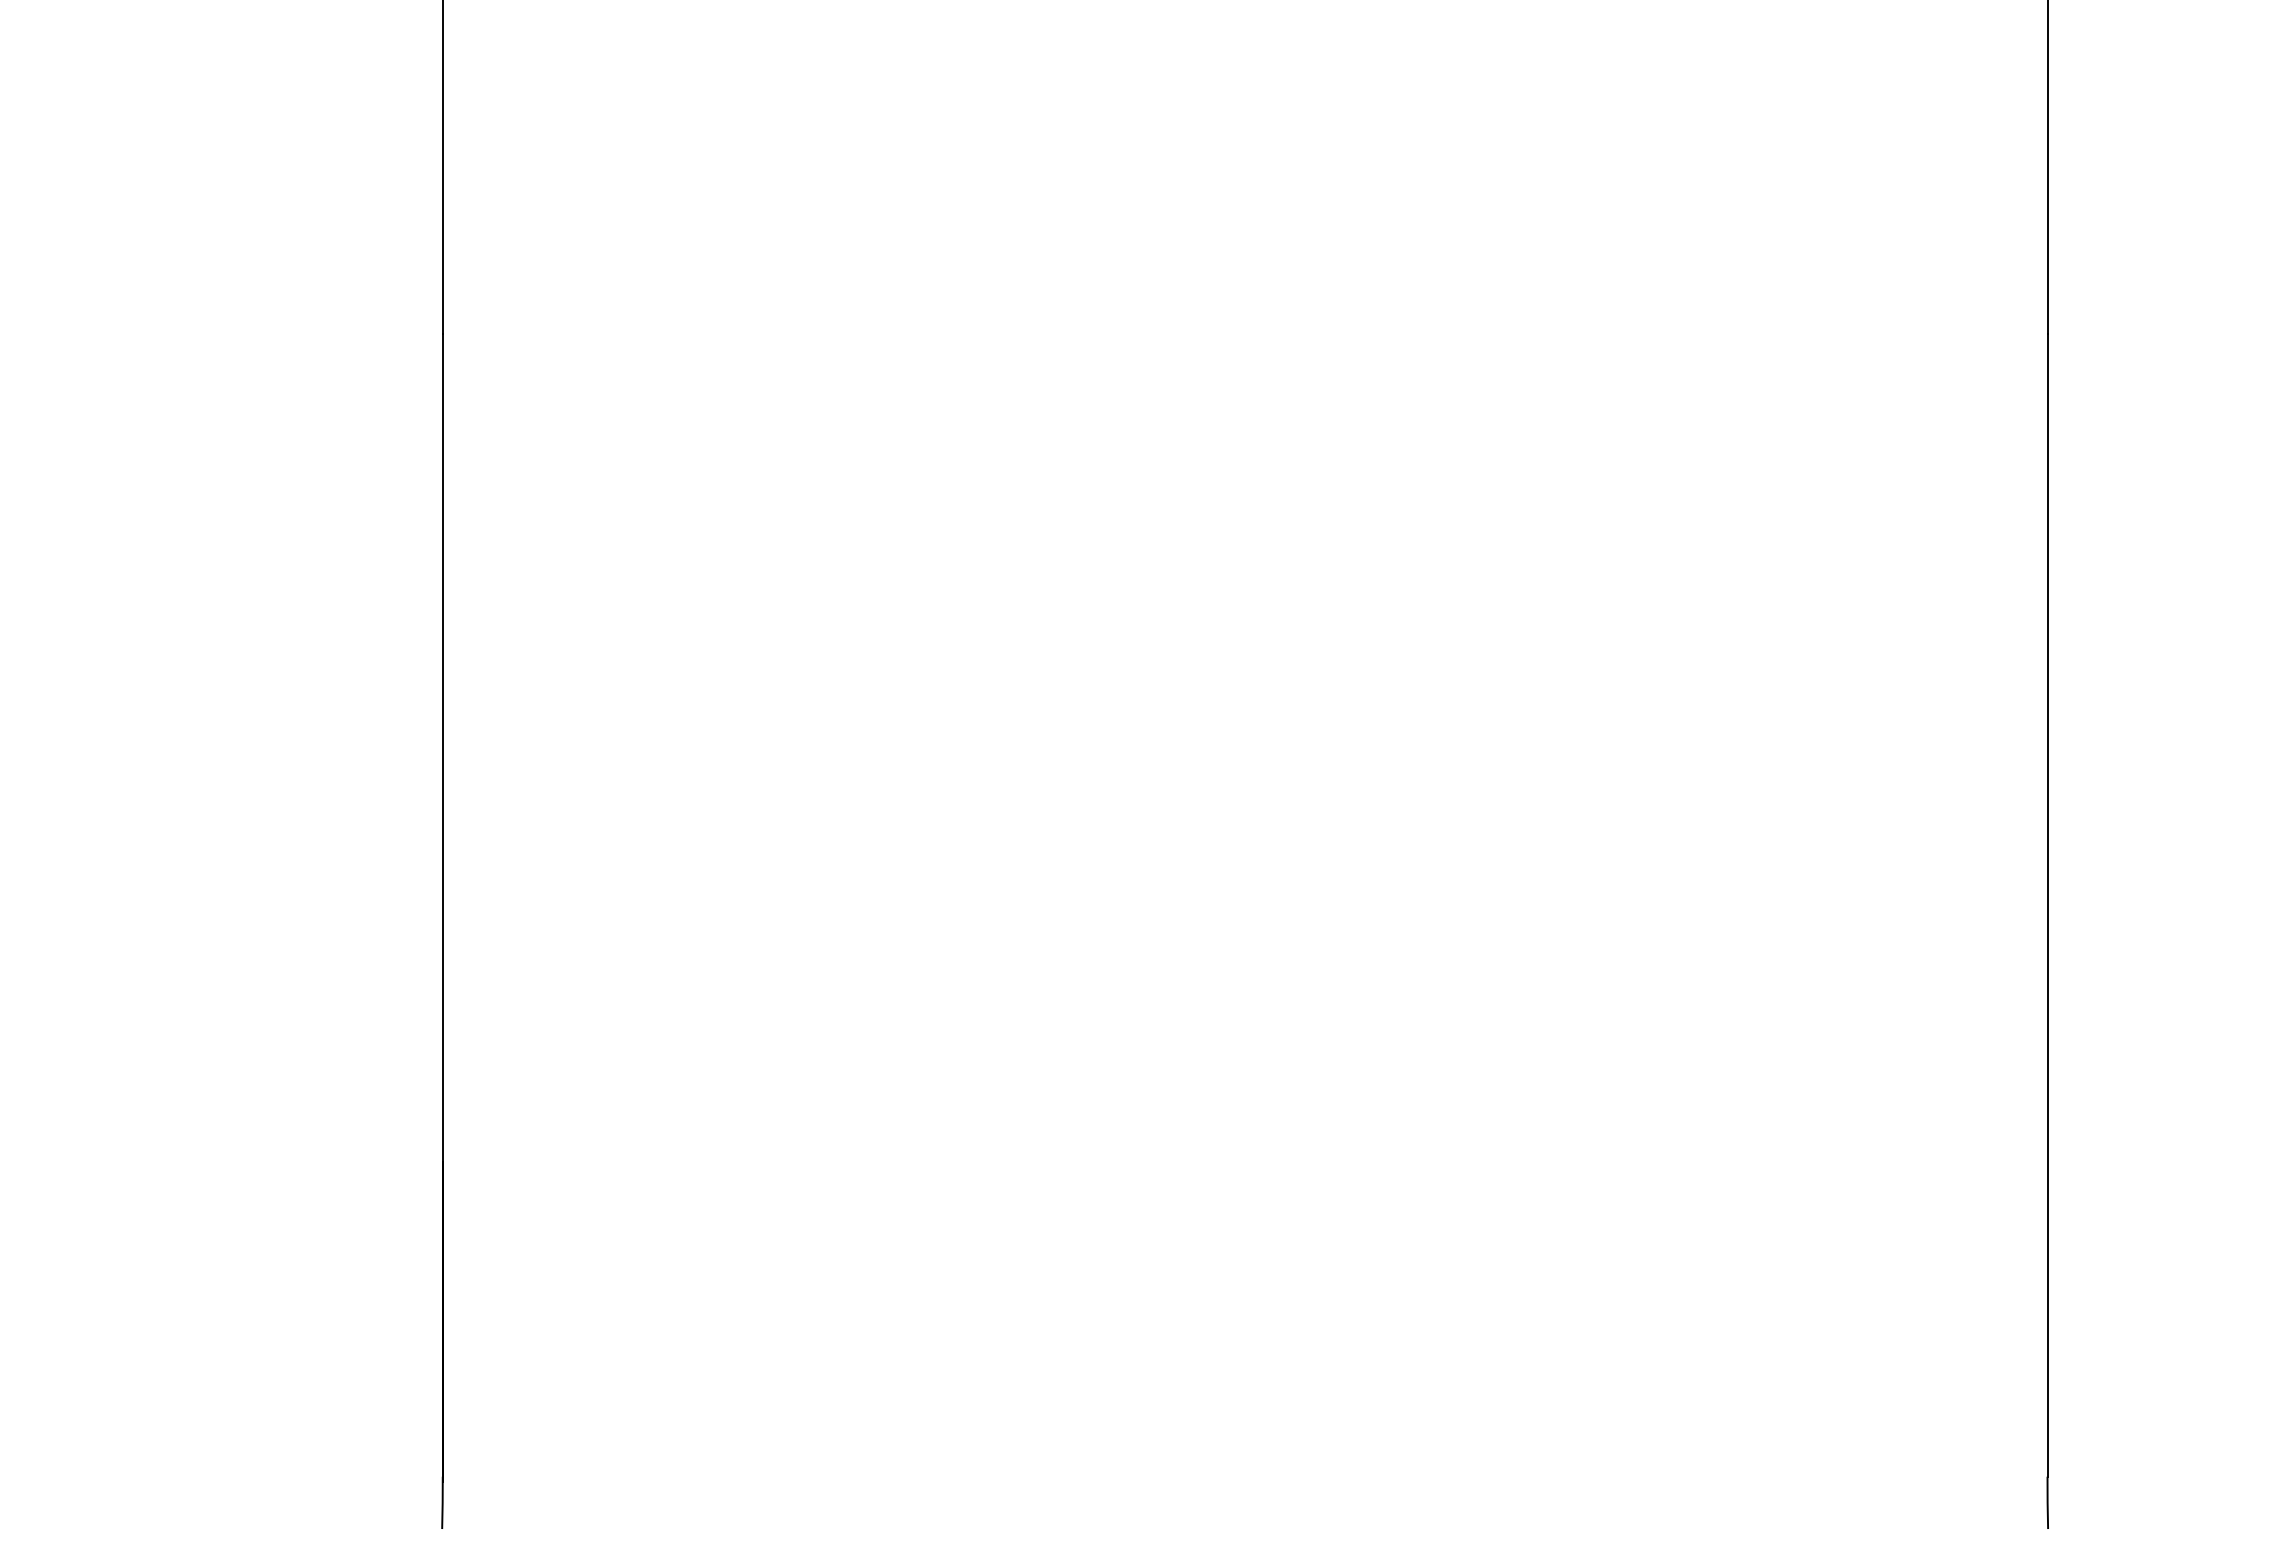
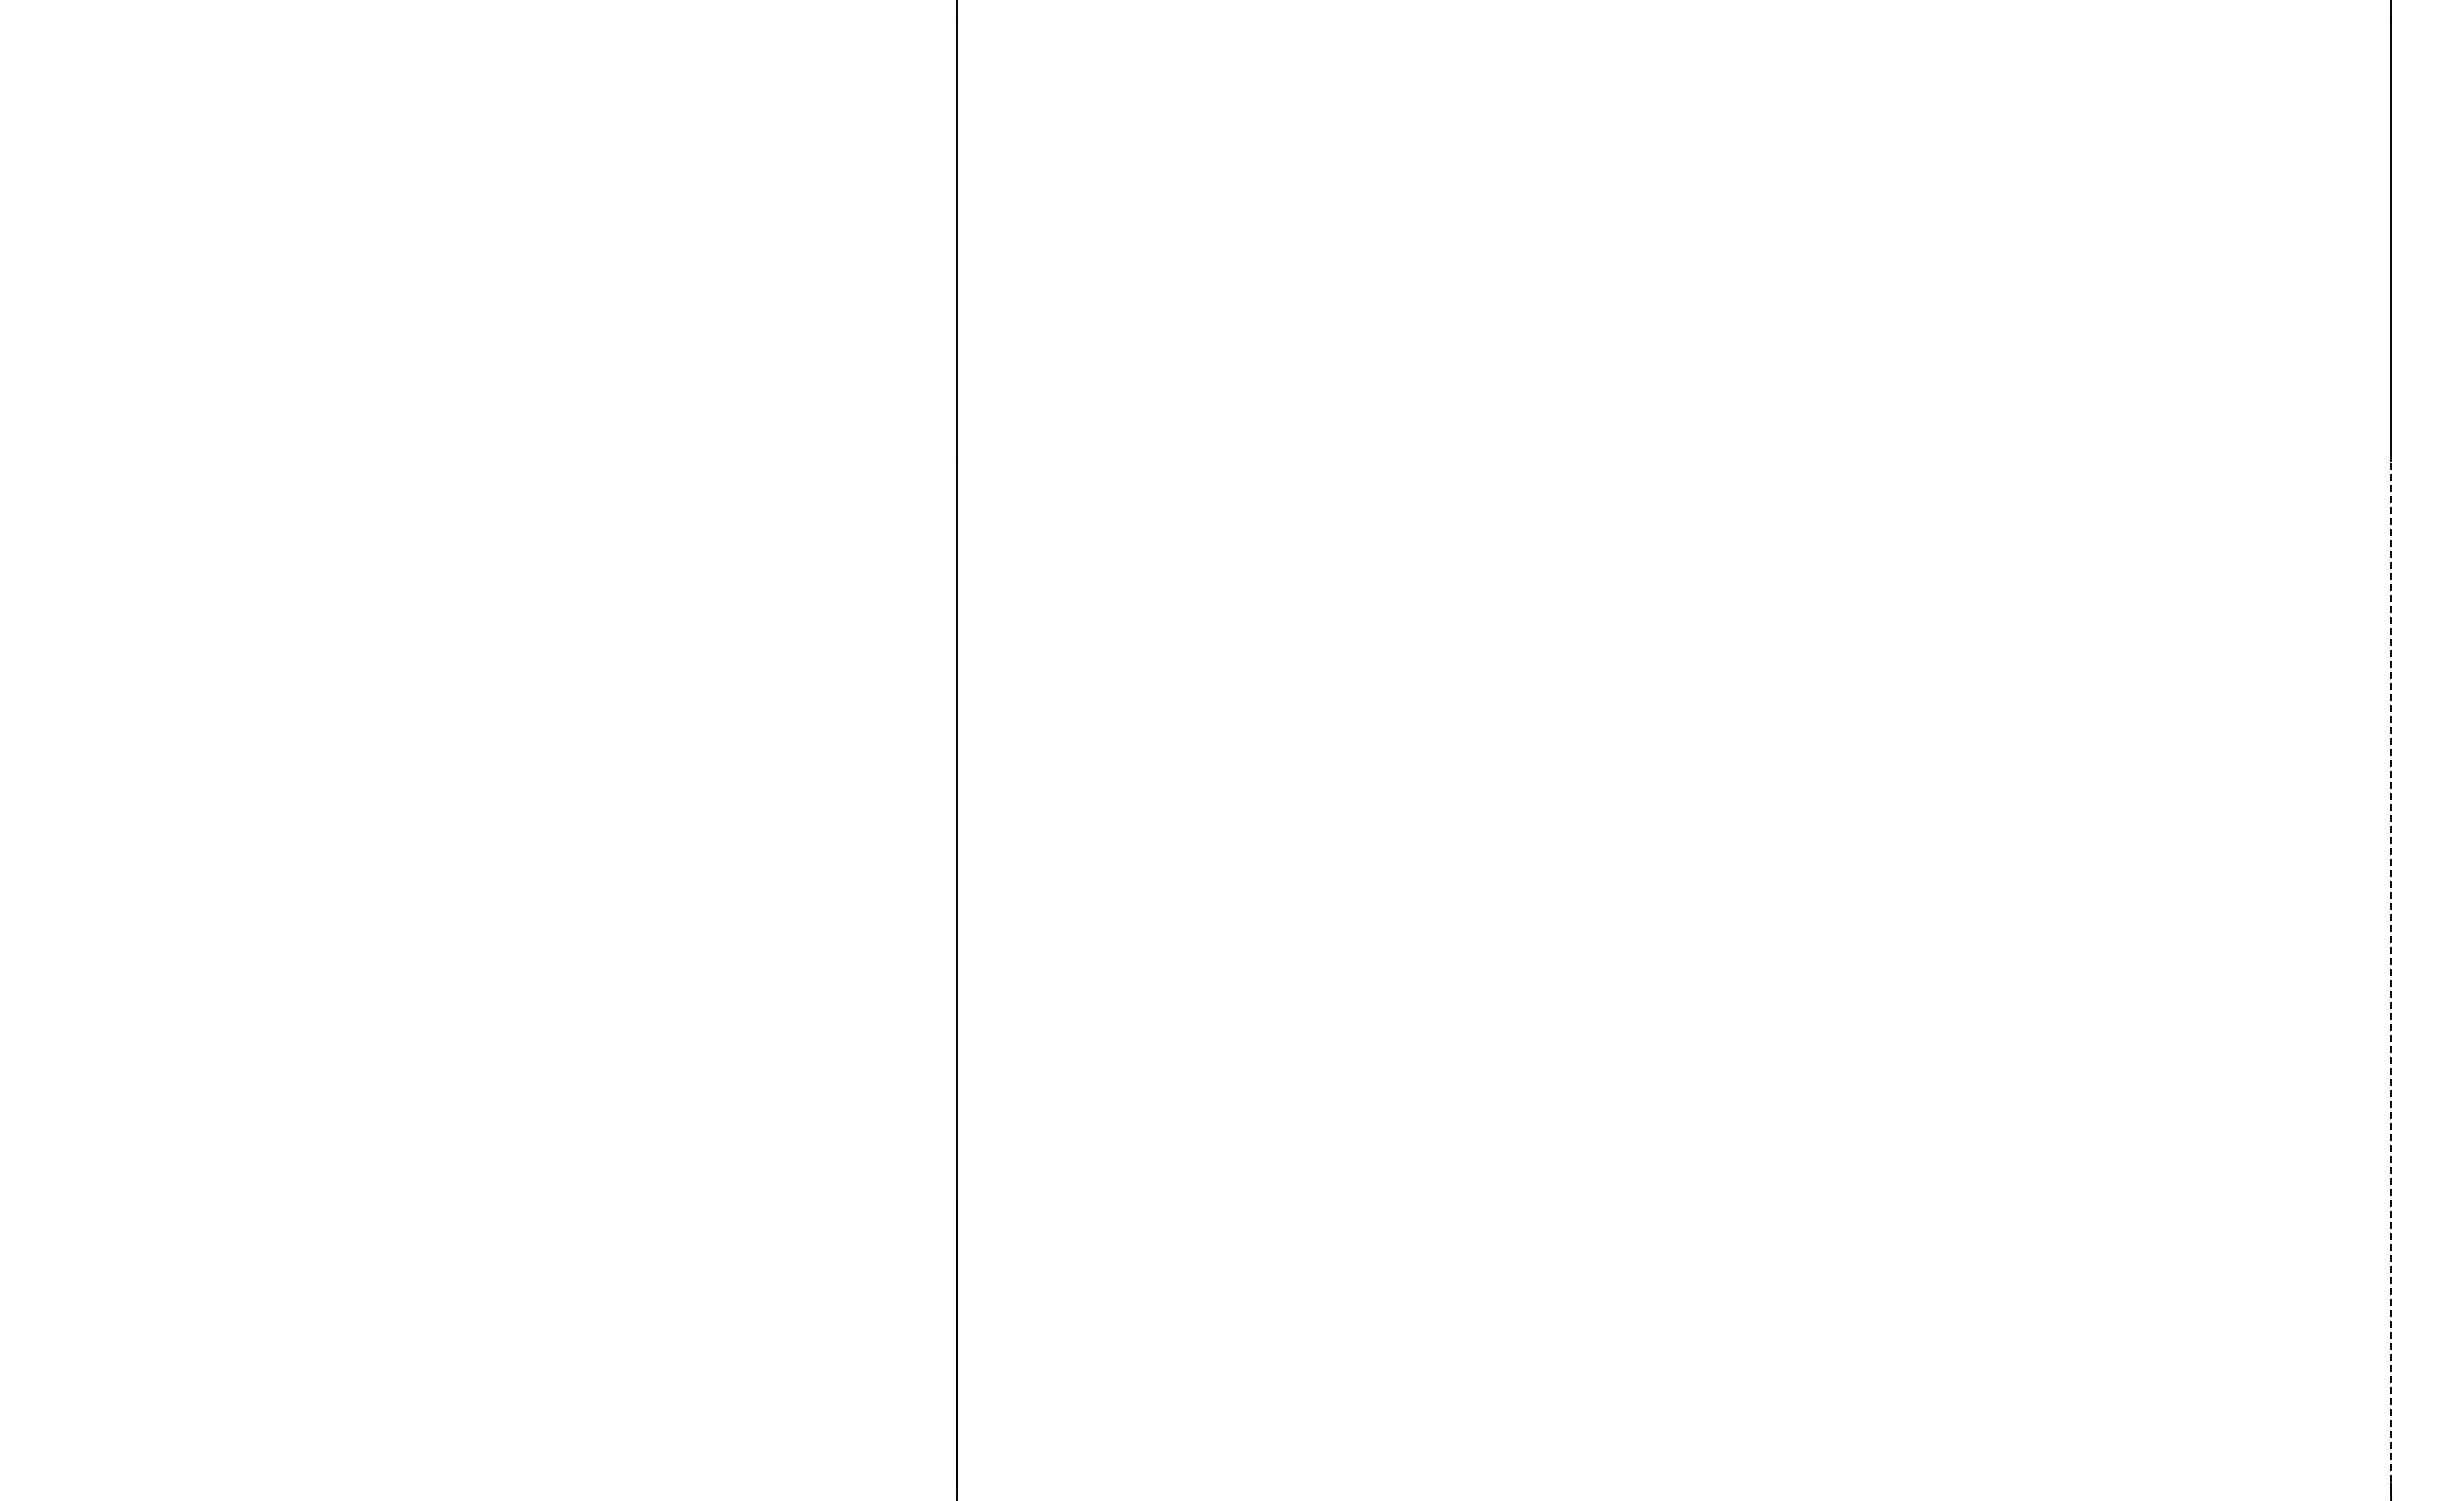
line: (2048, 905) -> (2391, 971), solid -> dashed

